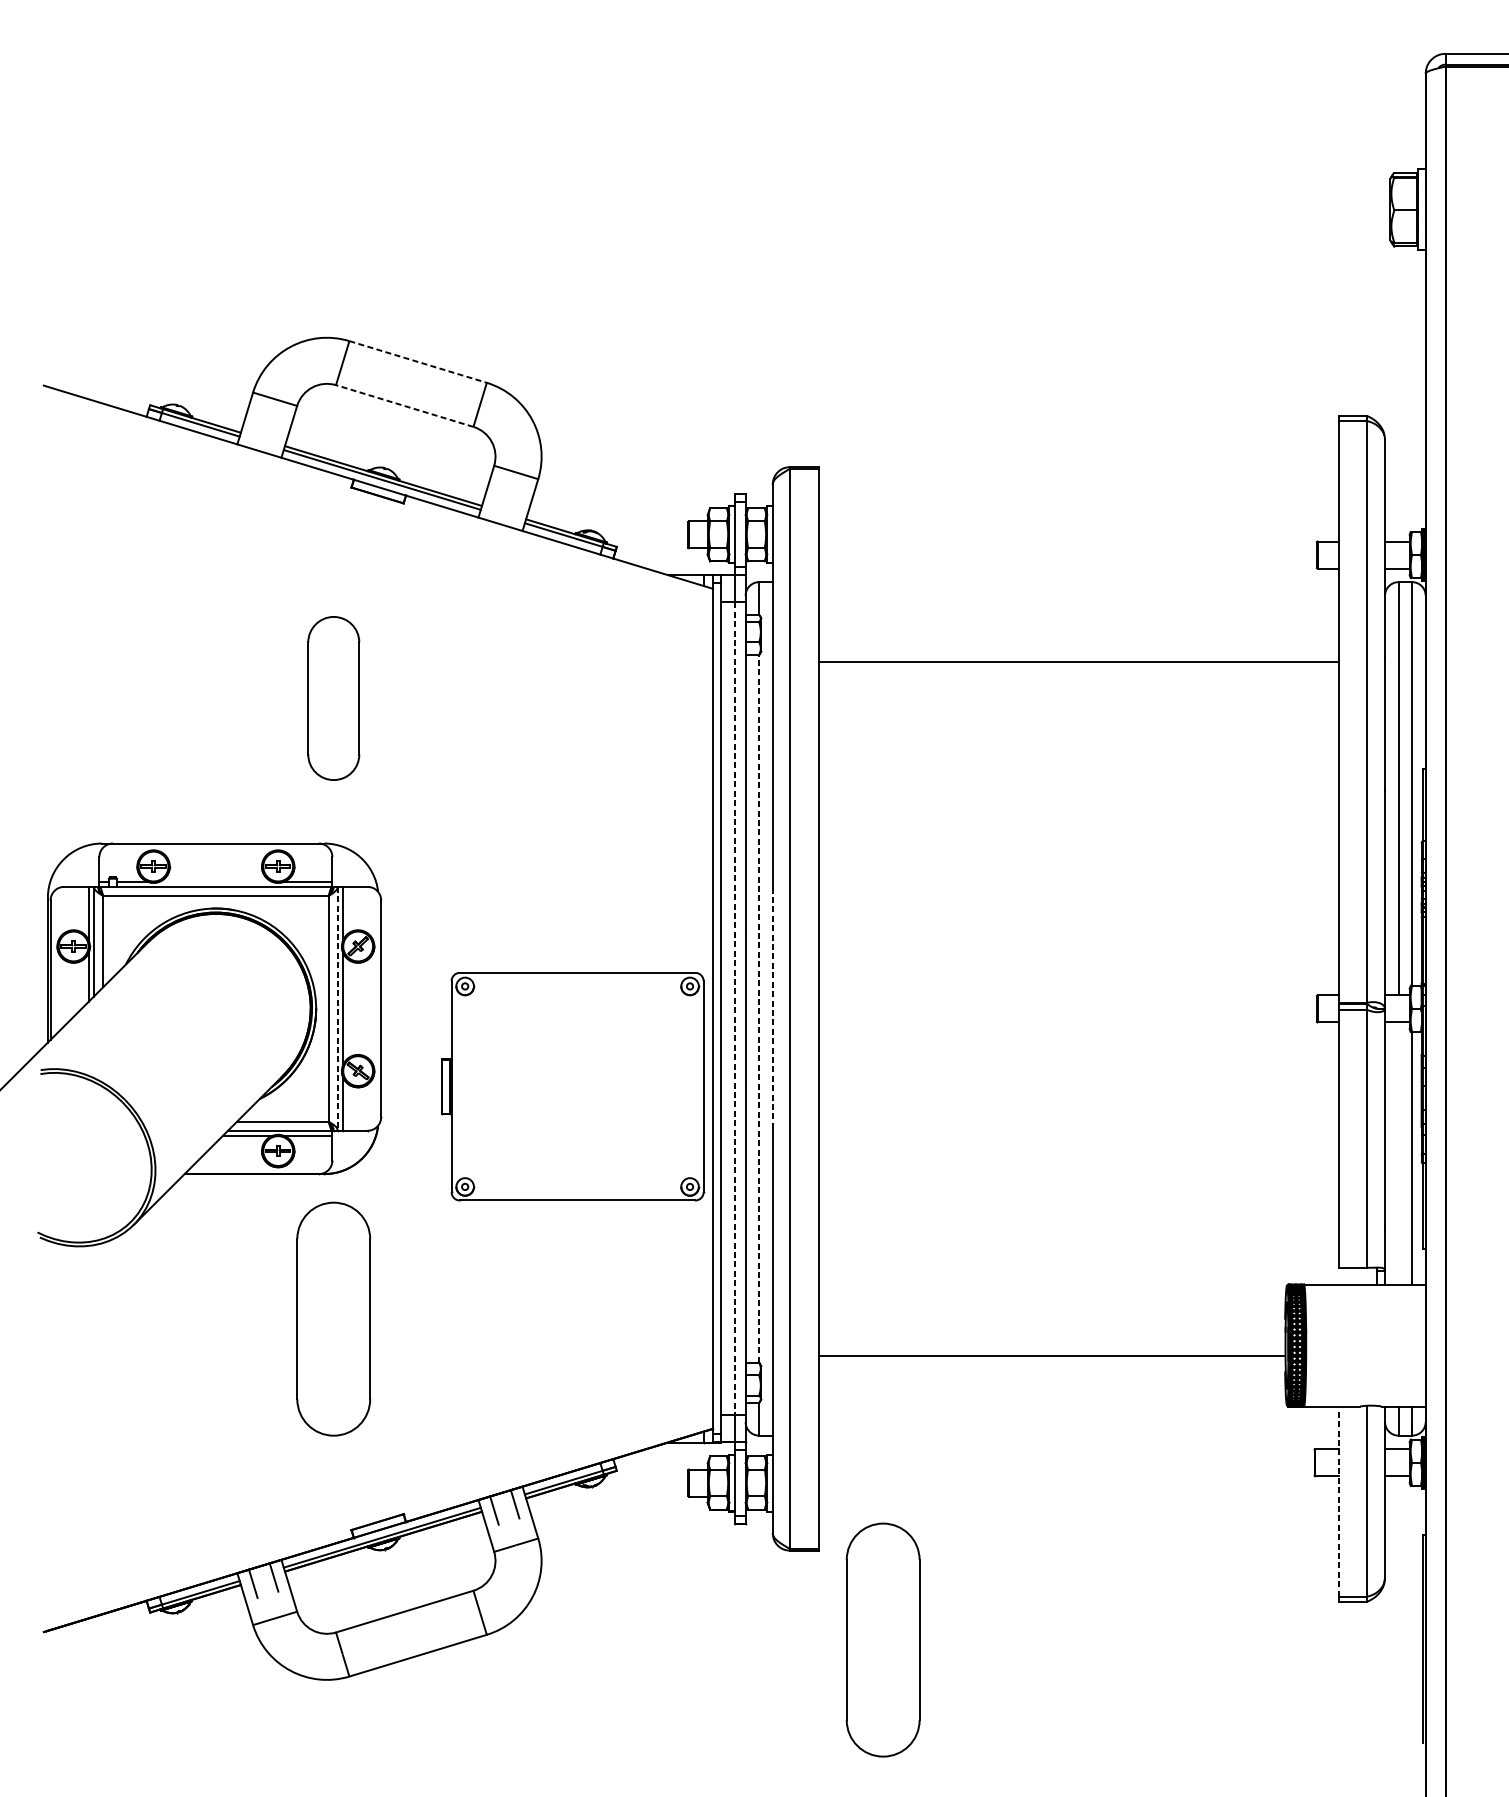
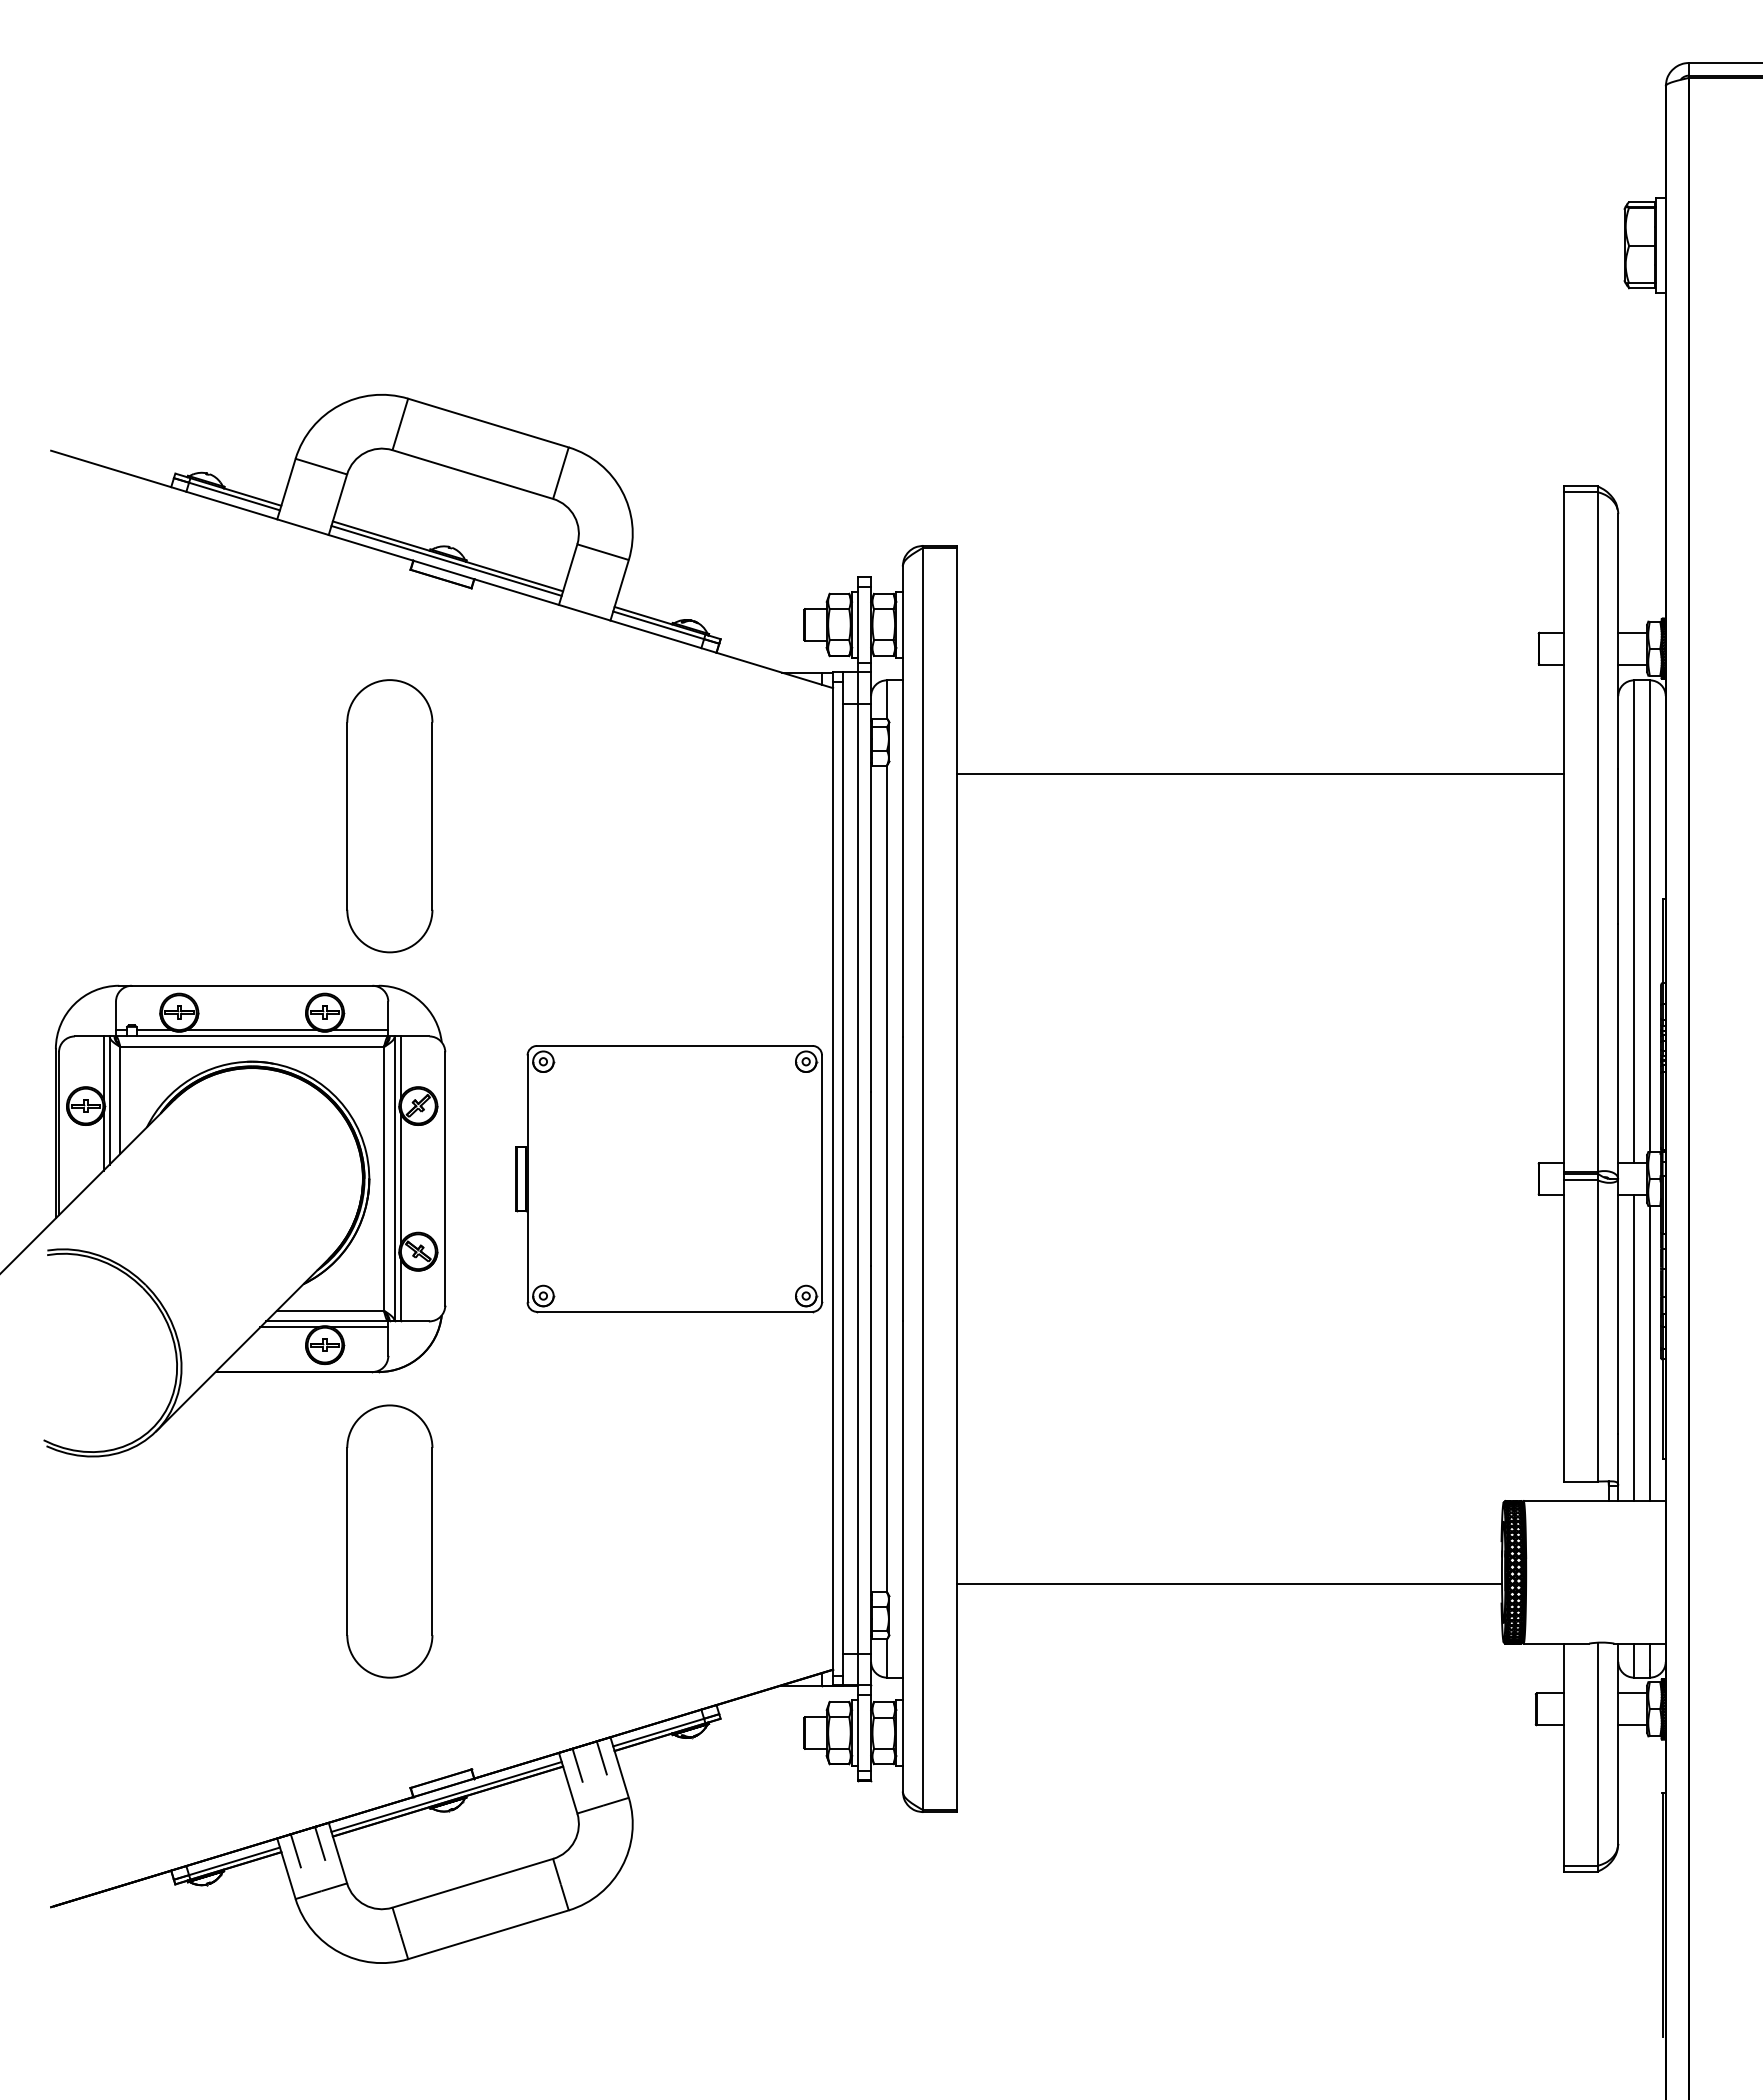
line: (418, 362) -> (488, 423), dashed -> solid
line: (404, 405) -> (472, 474), dashed -> solid
part: (333, 698) -> (389, 816), size x1.43
line: (215, 881) -> (251, 1030), added
line: (734, 1008) -> (858, 1178), dashed -> solid
line: (758, 1008) -> (886, 1178), dashed -> solid
line: (337, 1009) -> (394, 1179), dashed -> solid
line: (772, 1009) -> (902, 1179), dashed -> solid
part: (573, 1087) -> (669, 1179), moved
line: (1398, 1153) -> (1634, 1347), added
line: (1339, 1501) -> (1564, 1754), dashed -> solid
part: (882, 1640) -> (1031, 1916), removed

